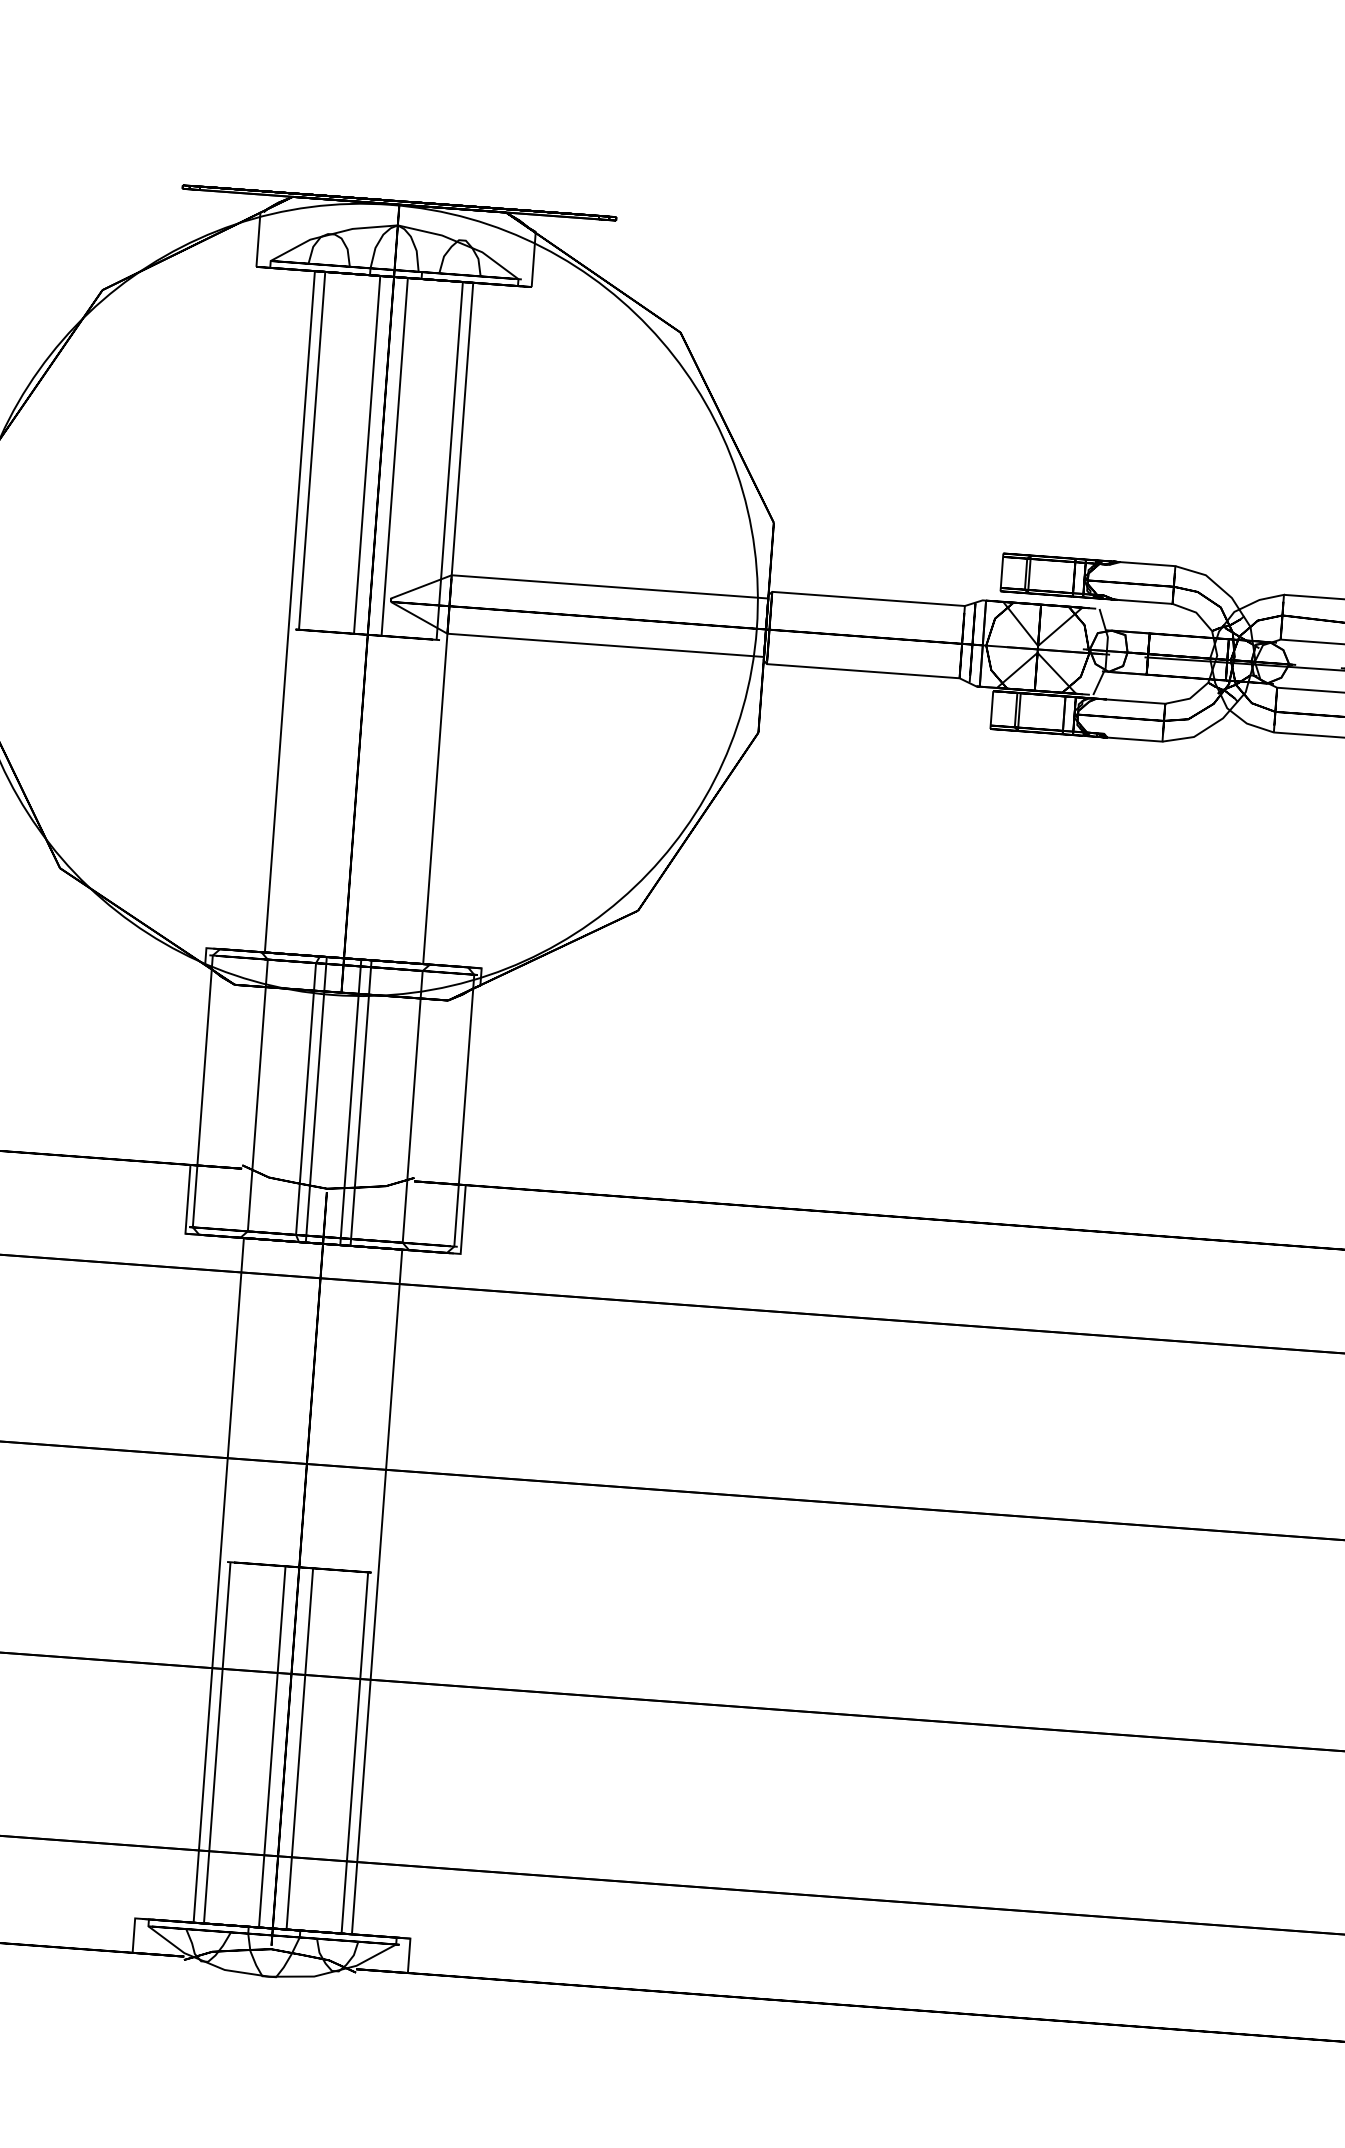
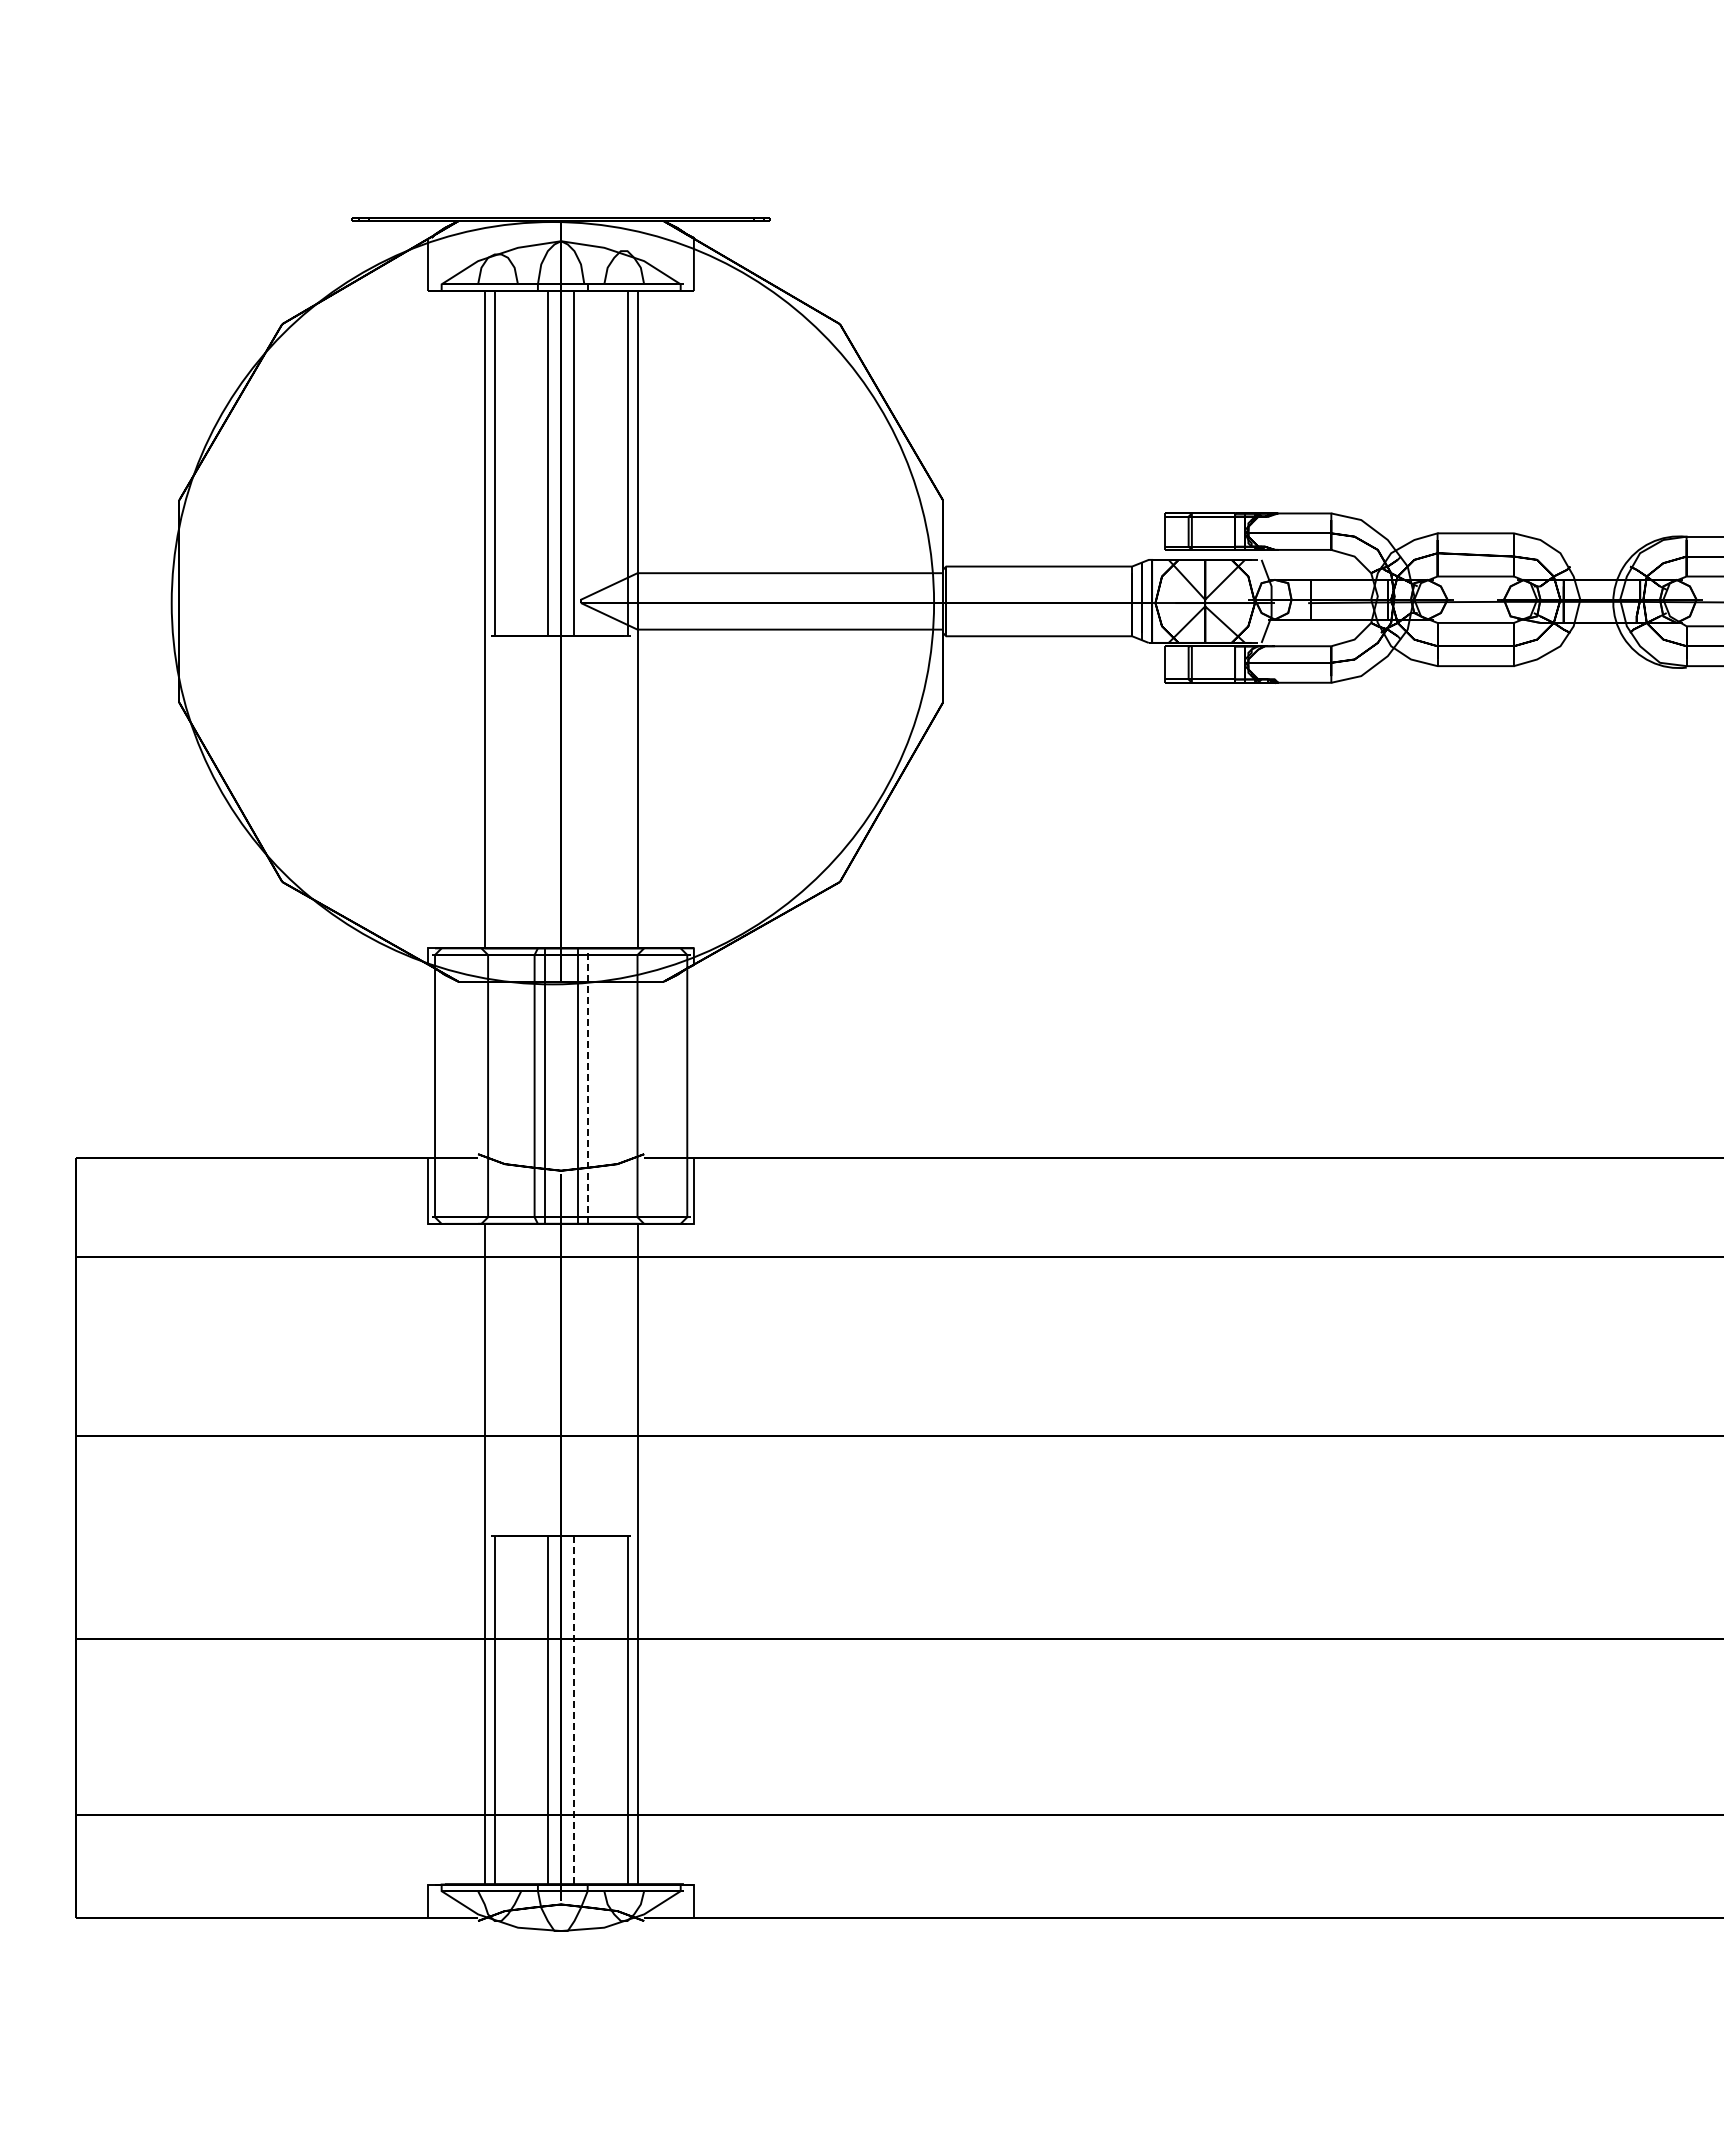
line: (360, 1102) -> (587, 1085), solid -> dashed
line: (299, 1749) -> (574, 1710), solid -> dashed

